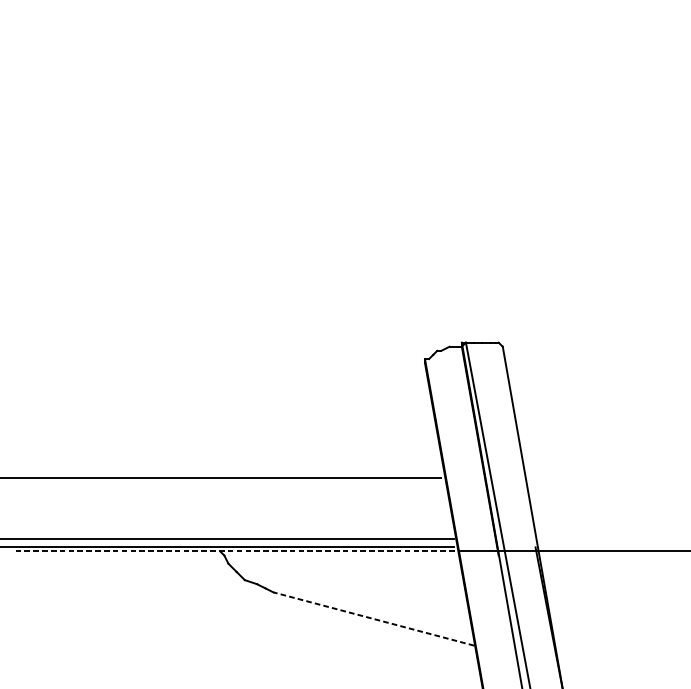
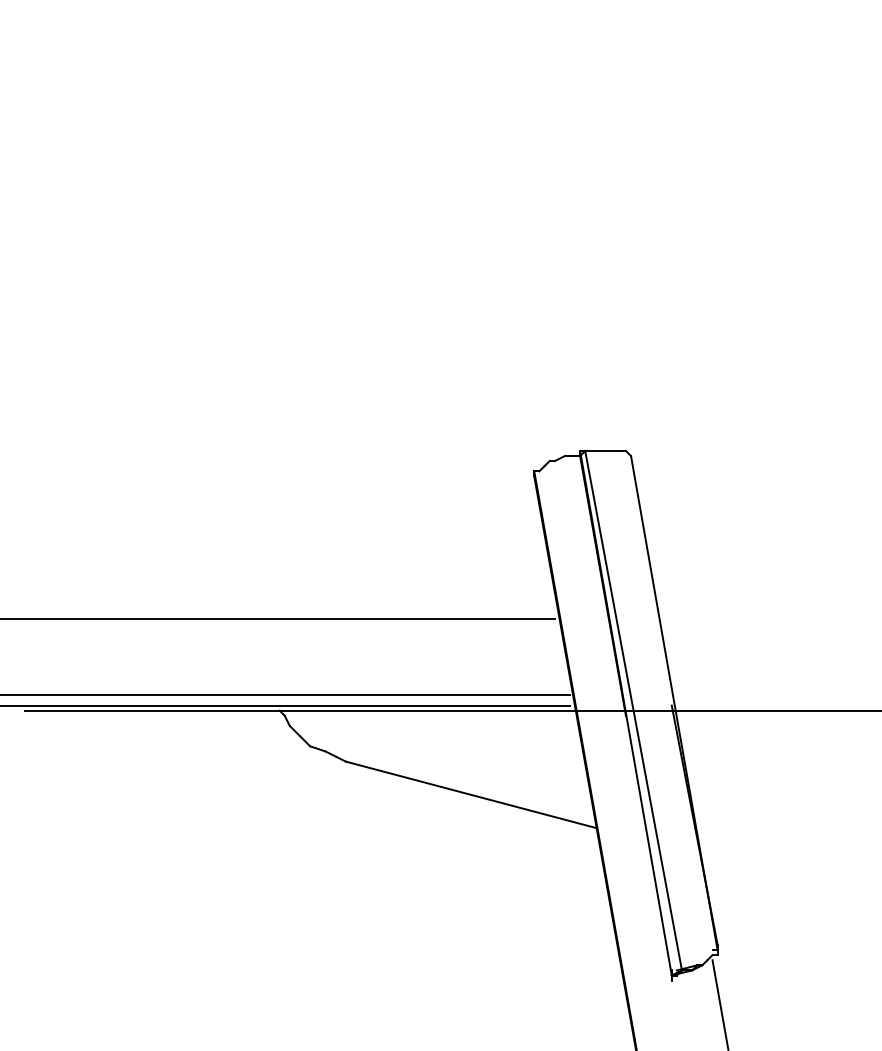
line: (237, 551) -> (300, 710), dashed -> solid
line: (373, 618) -> (470, 794), dashed -> solid

